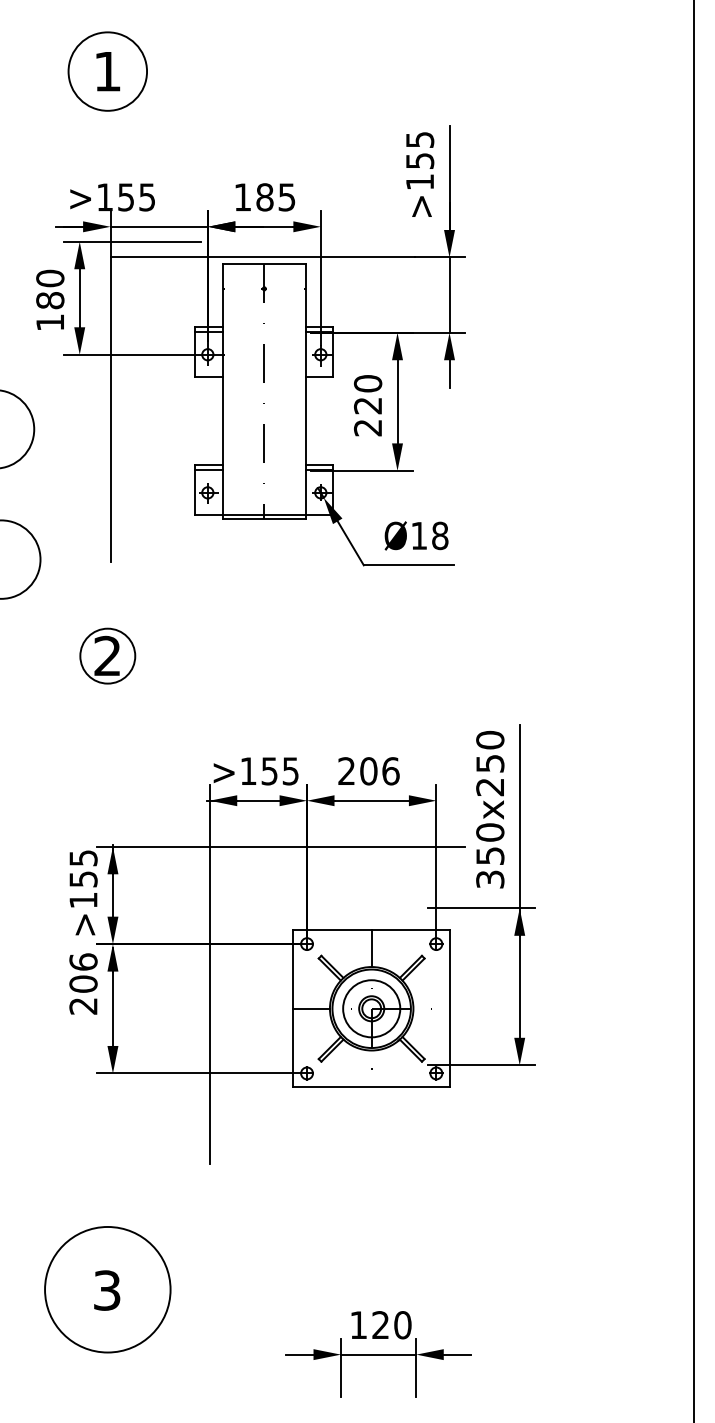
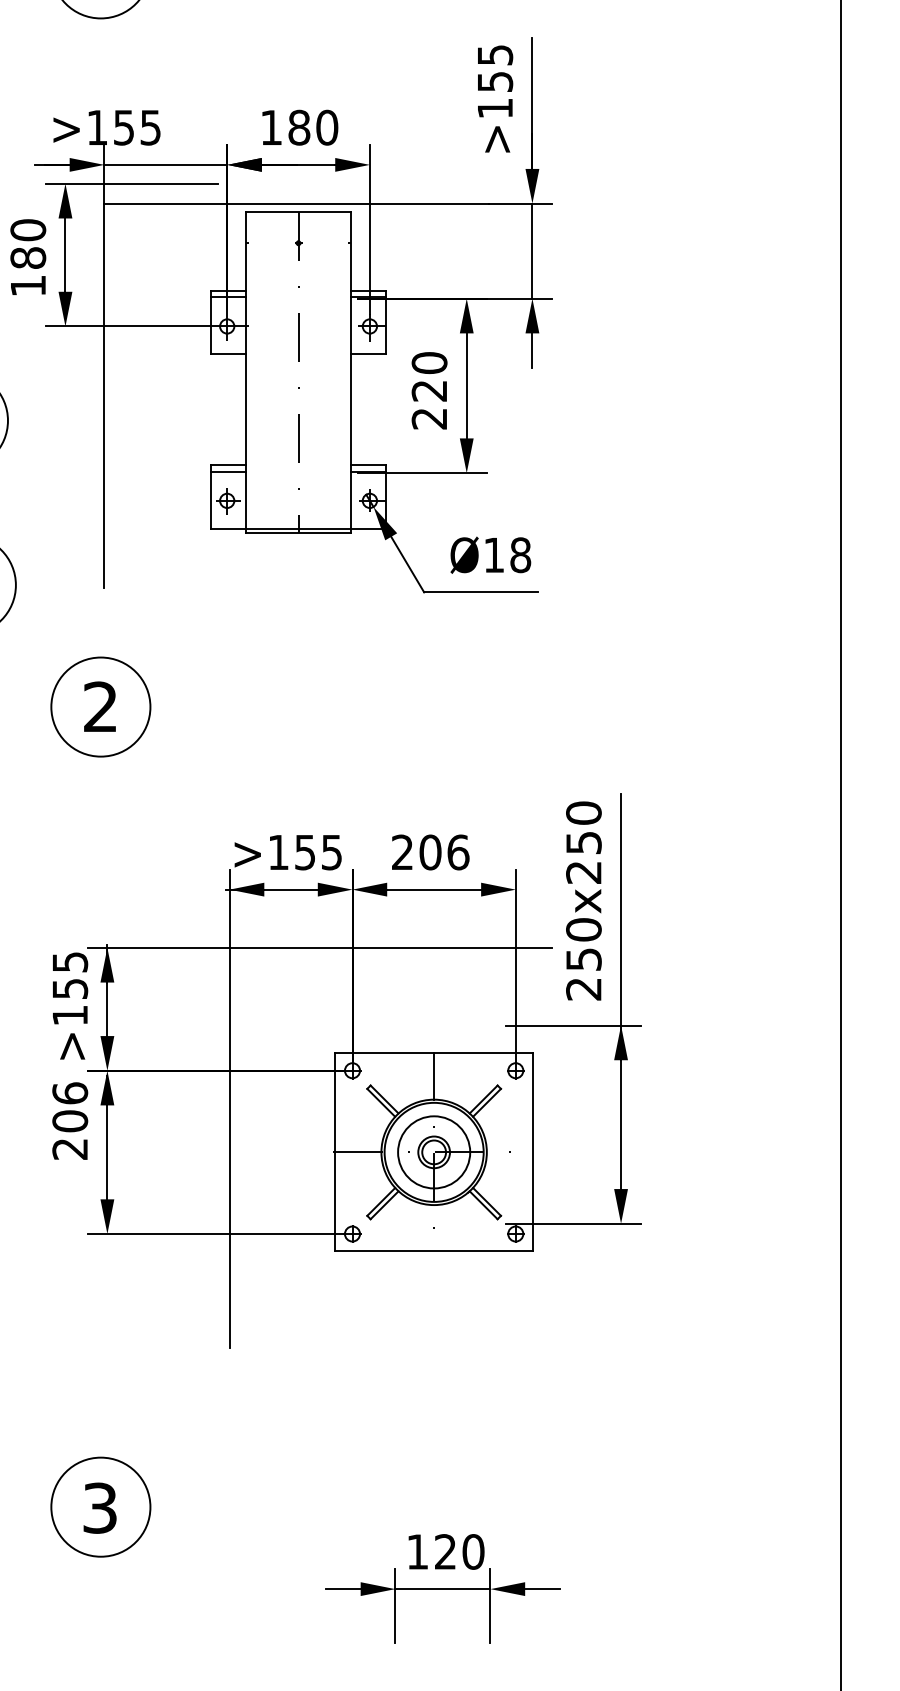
text: (286, 197) -> (326, 127), 185 -> 180
circle: (107, 655) -> (100, 706), size x1.43
text: (490, 879) -> (584, 989), 350x250 -> 250x250
circle: (107, 1289) -> (100, 1506), size x0.62

